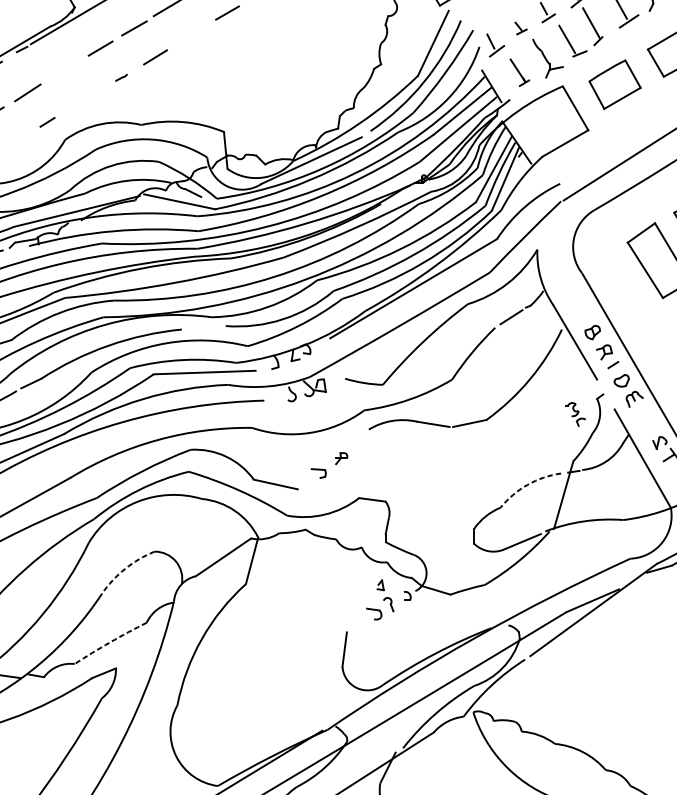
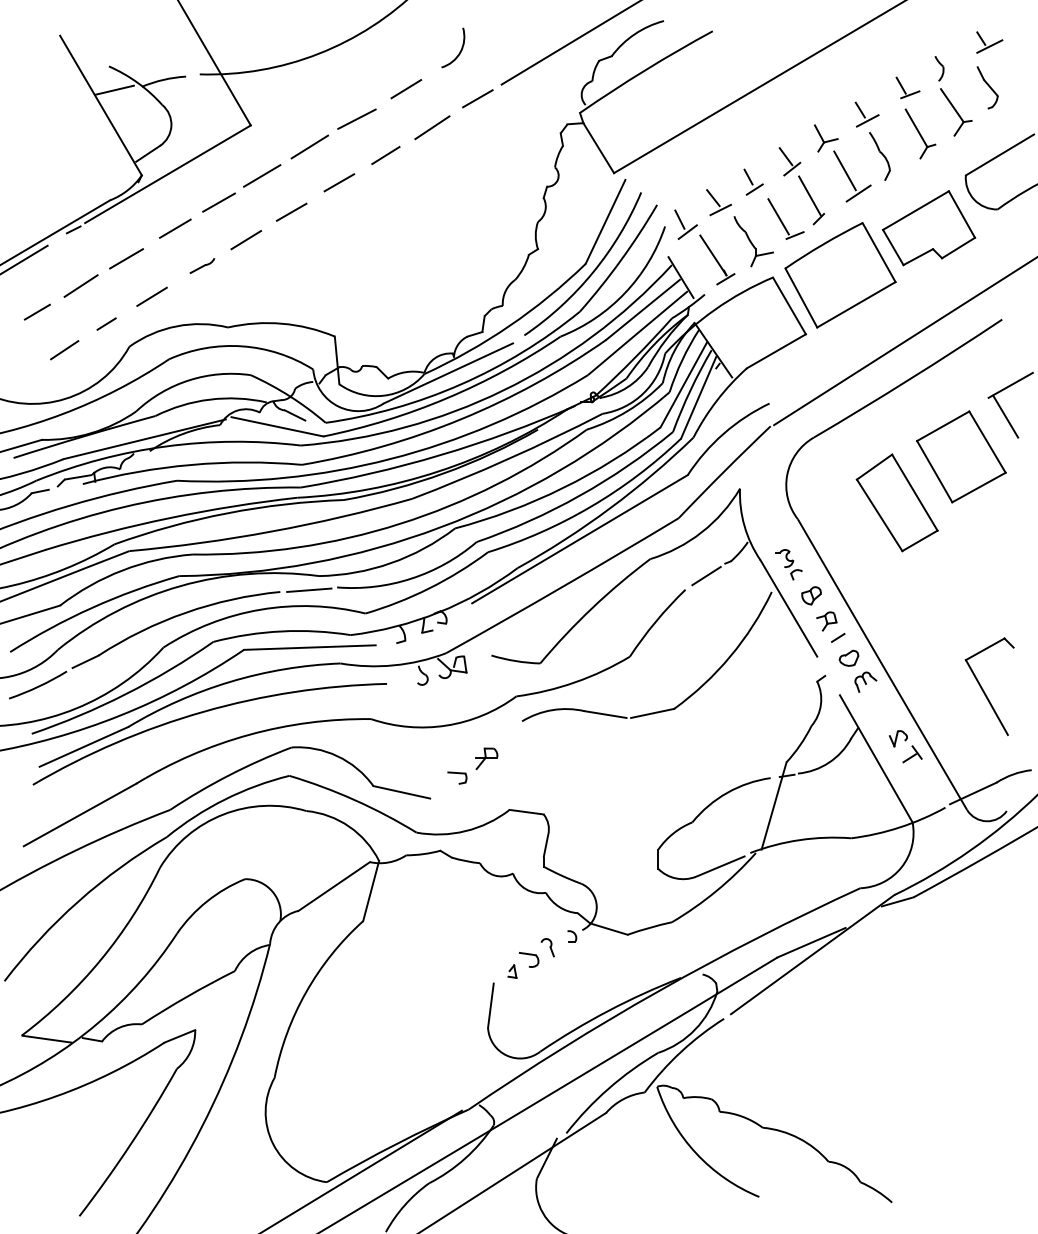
part: (520, 28) -> (718, 202), size x1.67
line: (190, 35) -> (291, 211), added
line: (62, 71) -> (126, 258), added
part: (519, 72) -> (717, 259), size x1.43
part: (121, 77) -> (202, 266), size x1.67
part: (615, 84) -> (840, 275), size x1.67
line: (82, 101) -> (151, 296), added
line: (14, 142) -> (64, 350), added
line: (204, 327) -> (309, 589), added
part: (574, 414) -> (788, 564), moved
part: (341, 458) -> (486, 758), size x1.43
arc: (527, 484) -> (727, 792), dashed -> solid
arc: (125, 568) -> (207, 901), dashed -> solid
part: (380, 585) -> (512, 971), moved
arc: (110, 642) -> (187, 996), dashed -> solid

